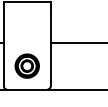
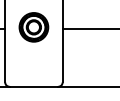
part: (26, 65) -> (32, 26), moved

